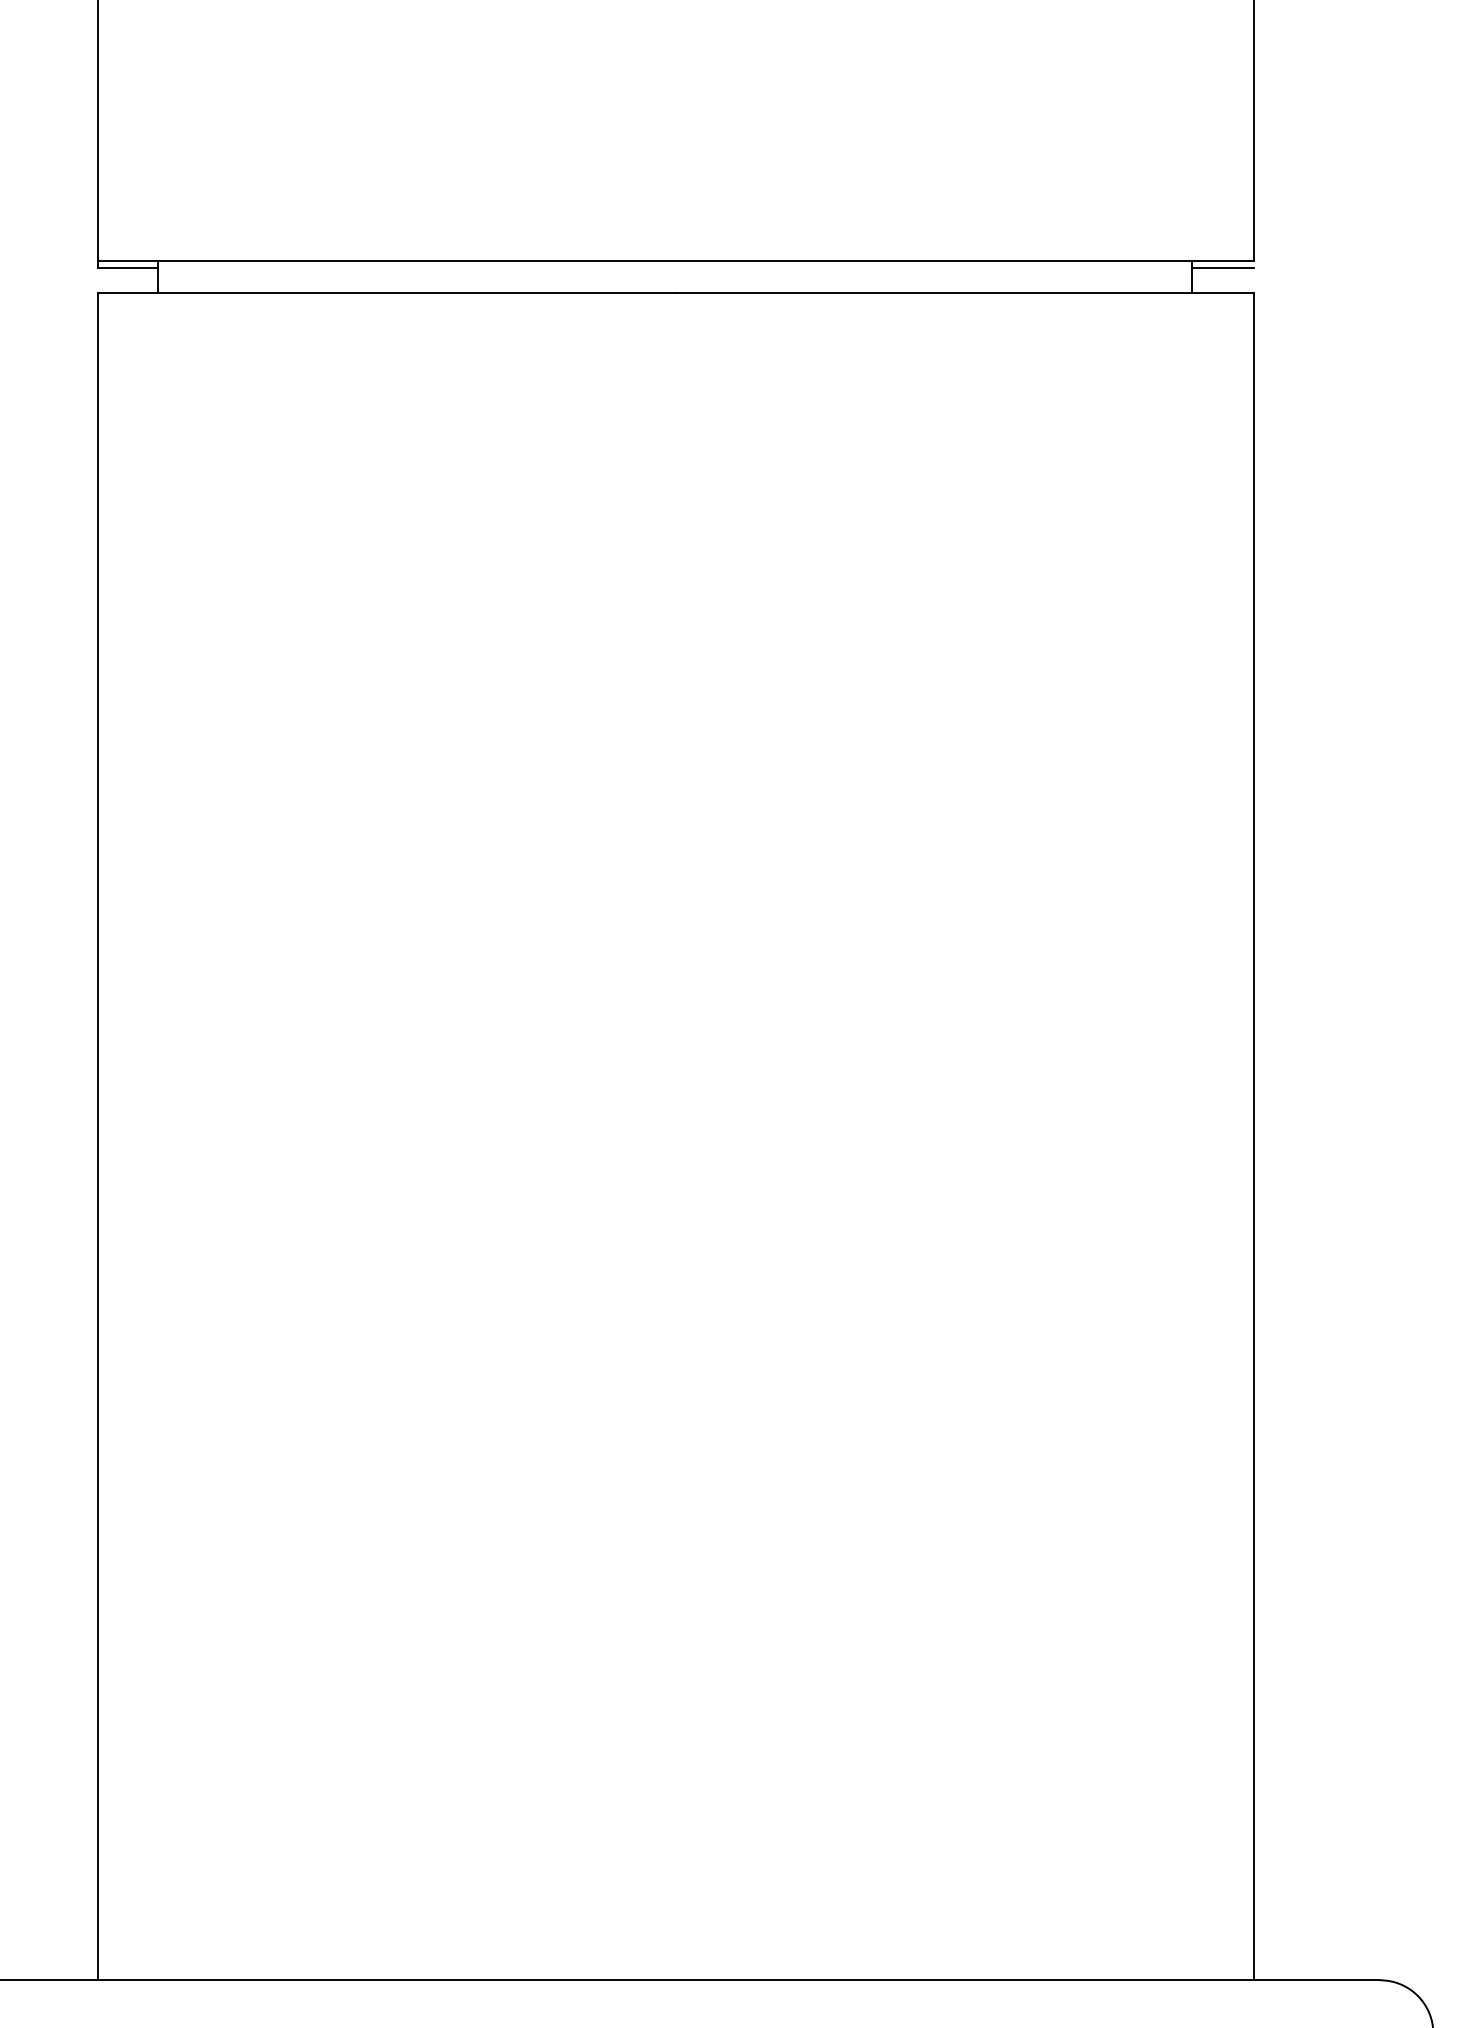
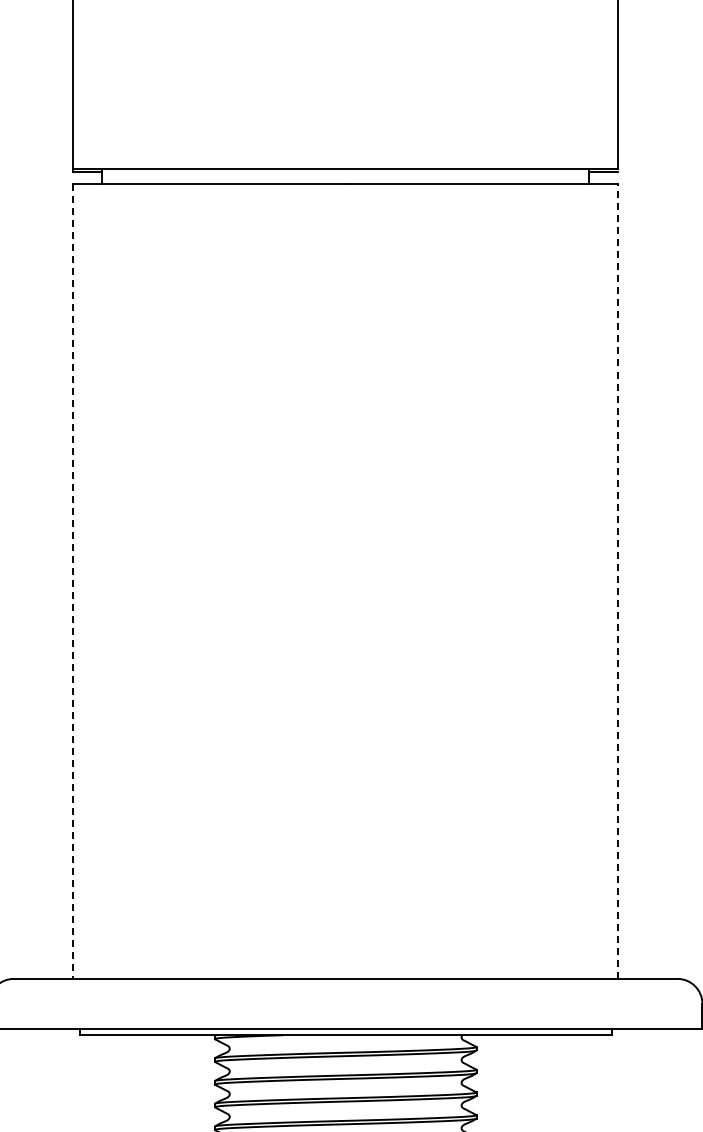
line: (1253, 1134) -> (617, 580), solid -> dashed
line: (98, 1136) -> (73, 581), solid -> dashed

